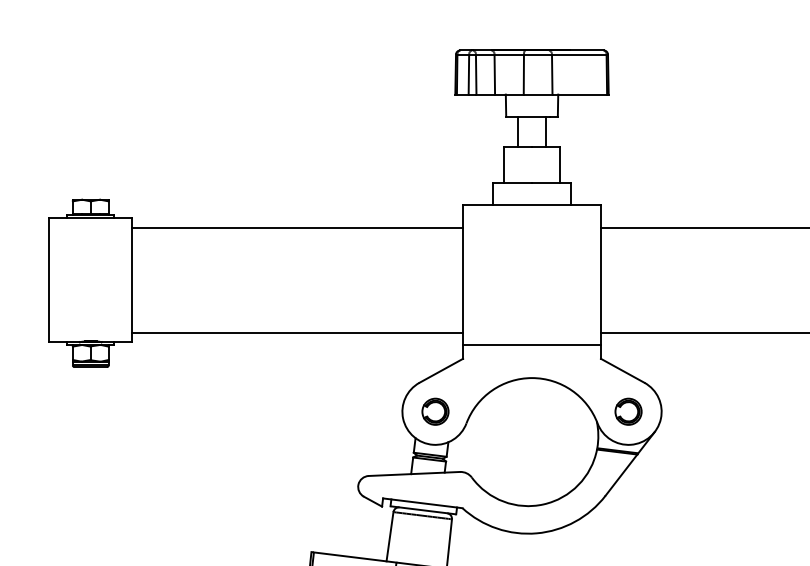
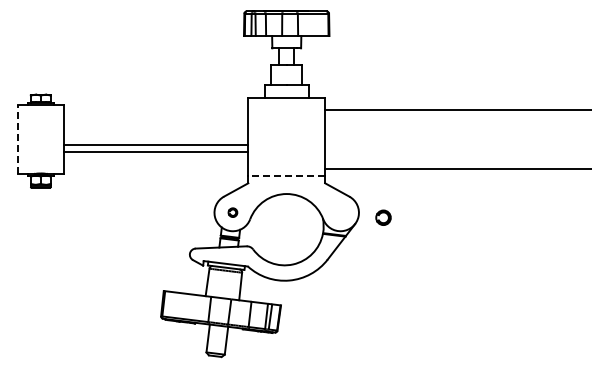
line: (296, 228) -> (155, 145), moved
line: (48, 280) -> (17, 139), solid -> dashed
line: (296, 332) -> (155, 151), moved
line: (531, 344) -> (286, 175), solid -> dashed
part: (434, 411) -> (232, 212), size x0.6
part: (628, 411) -> (383, 217), moved

